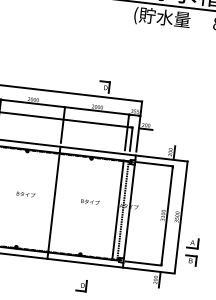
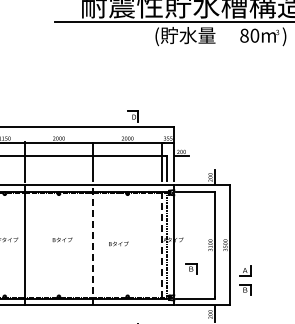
text: (90, 201) -> (118, 243), moved
line: (54, 202) -> (93, 244), solid -> dashed
line: (118, 210) -> (162, 245), solid -> dashed
part: (142, 235) -> (191, 268), added

